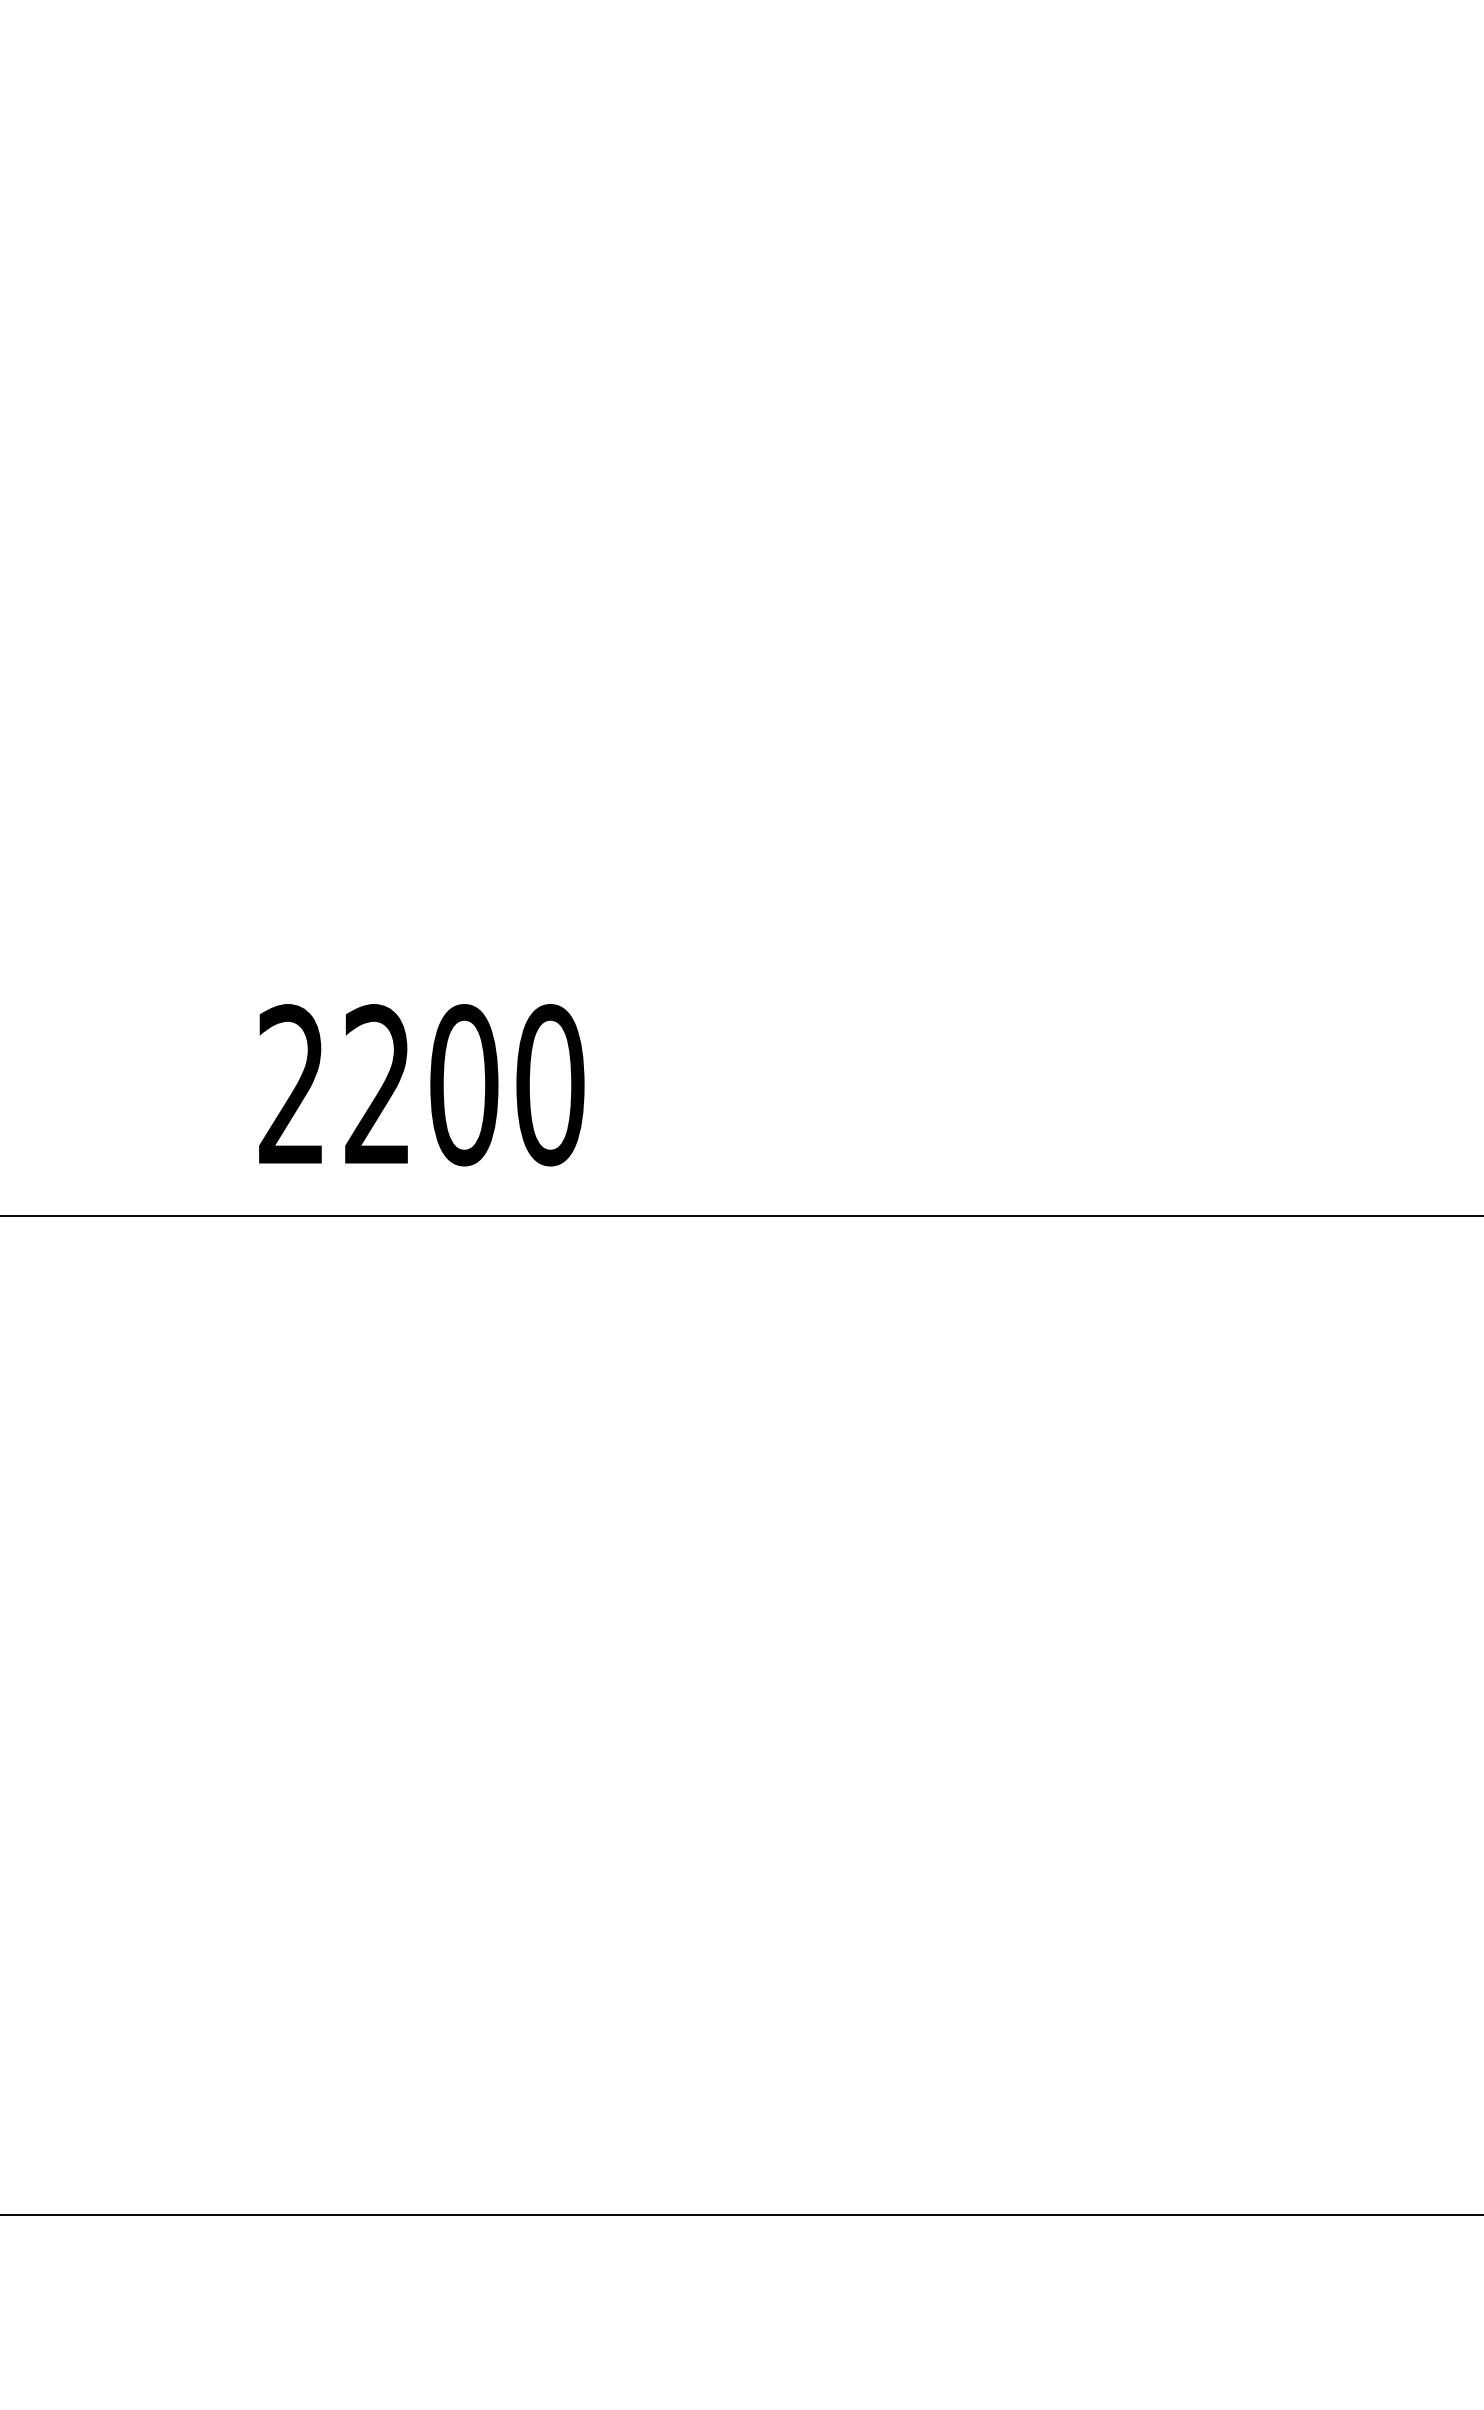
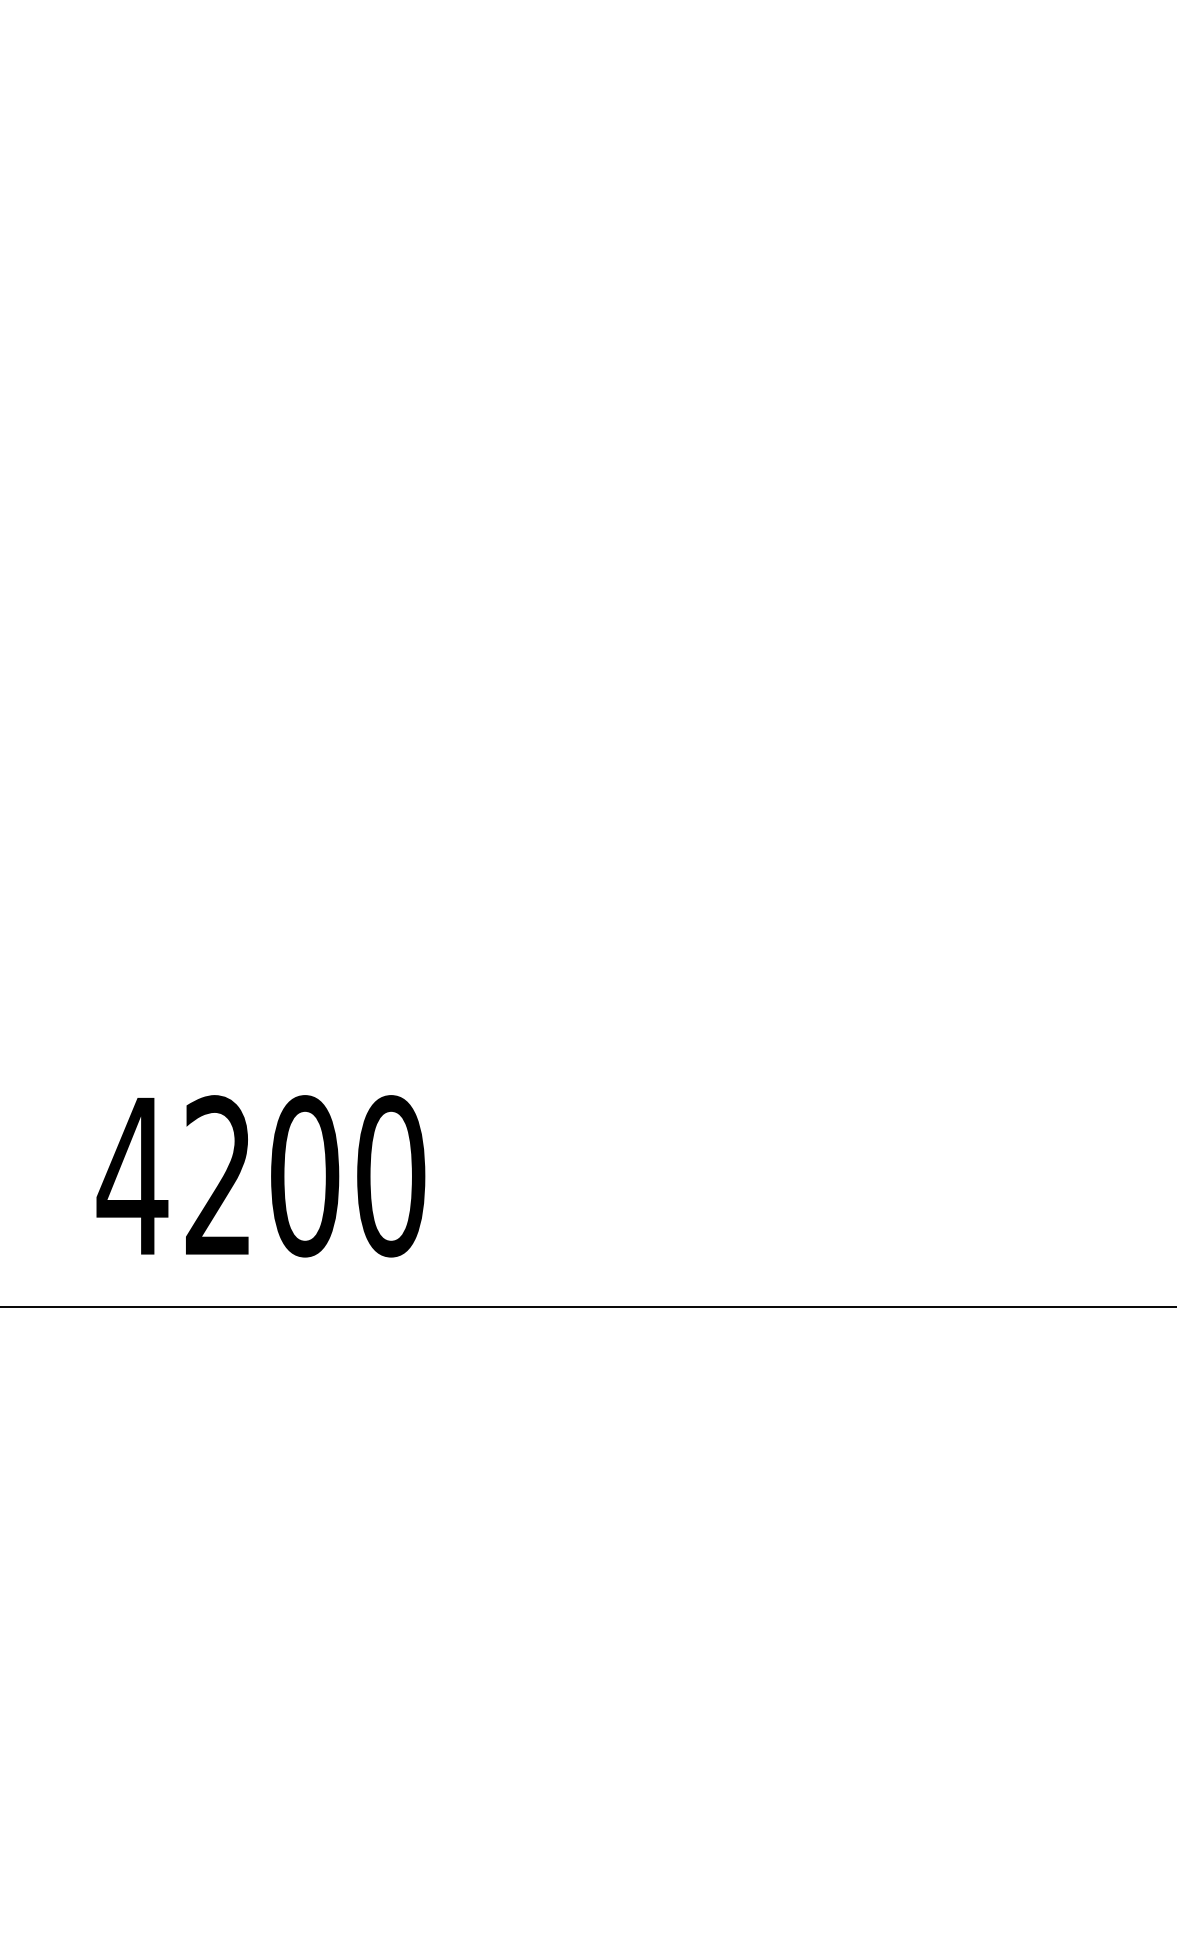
text: (291, 1083) -> (132, 1174), 2200 -> 4200

